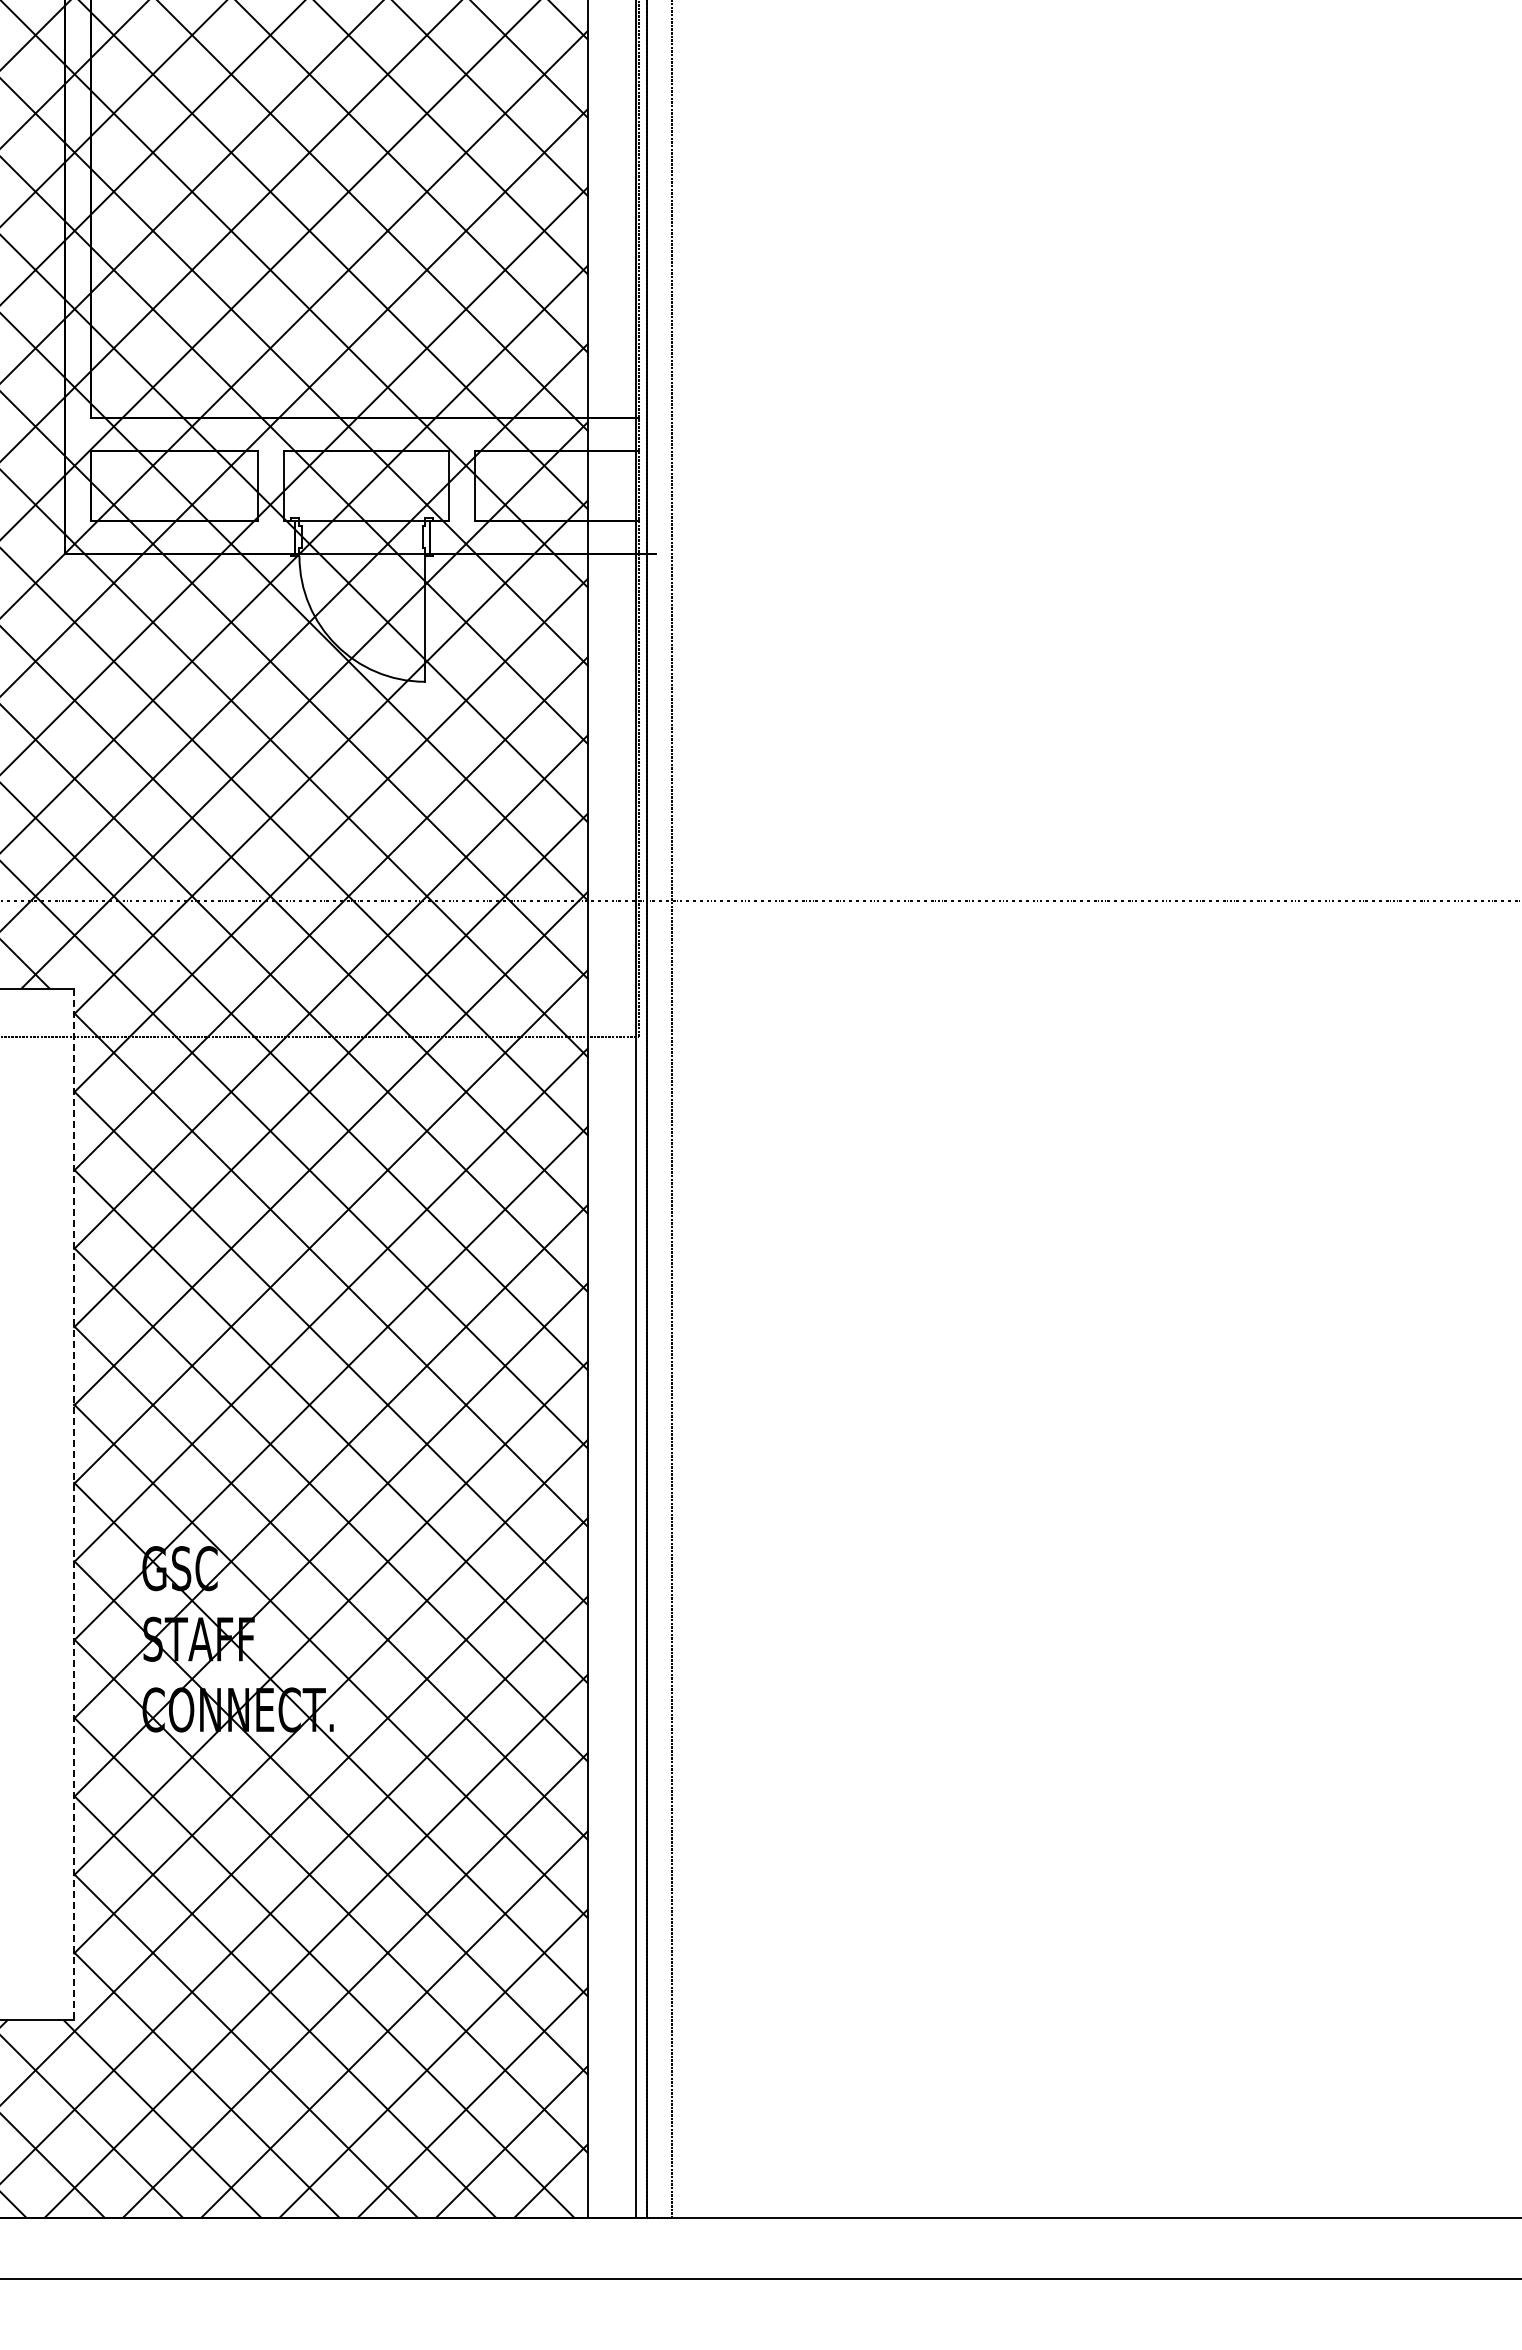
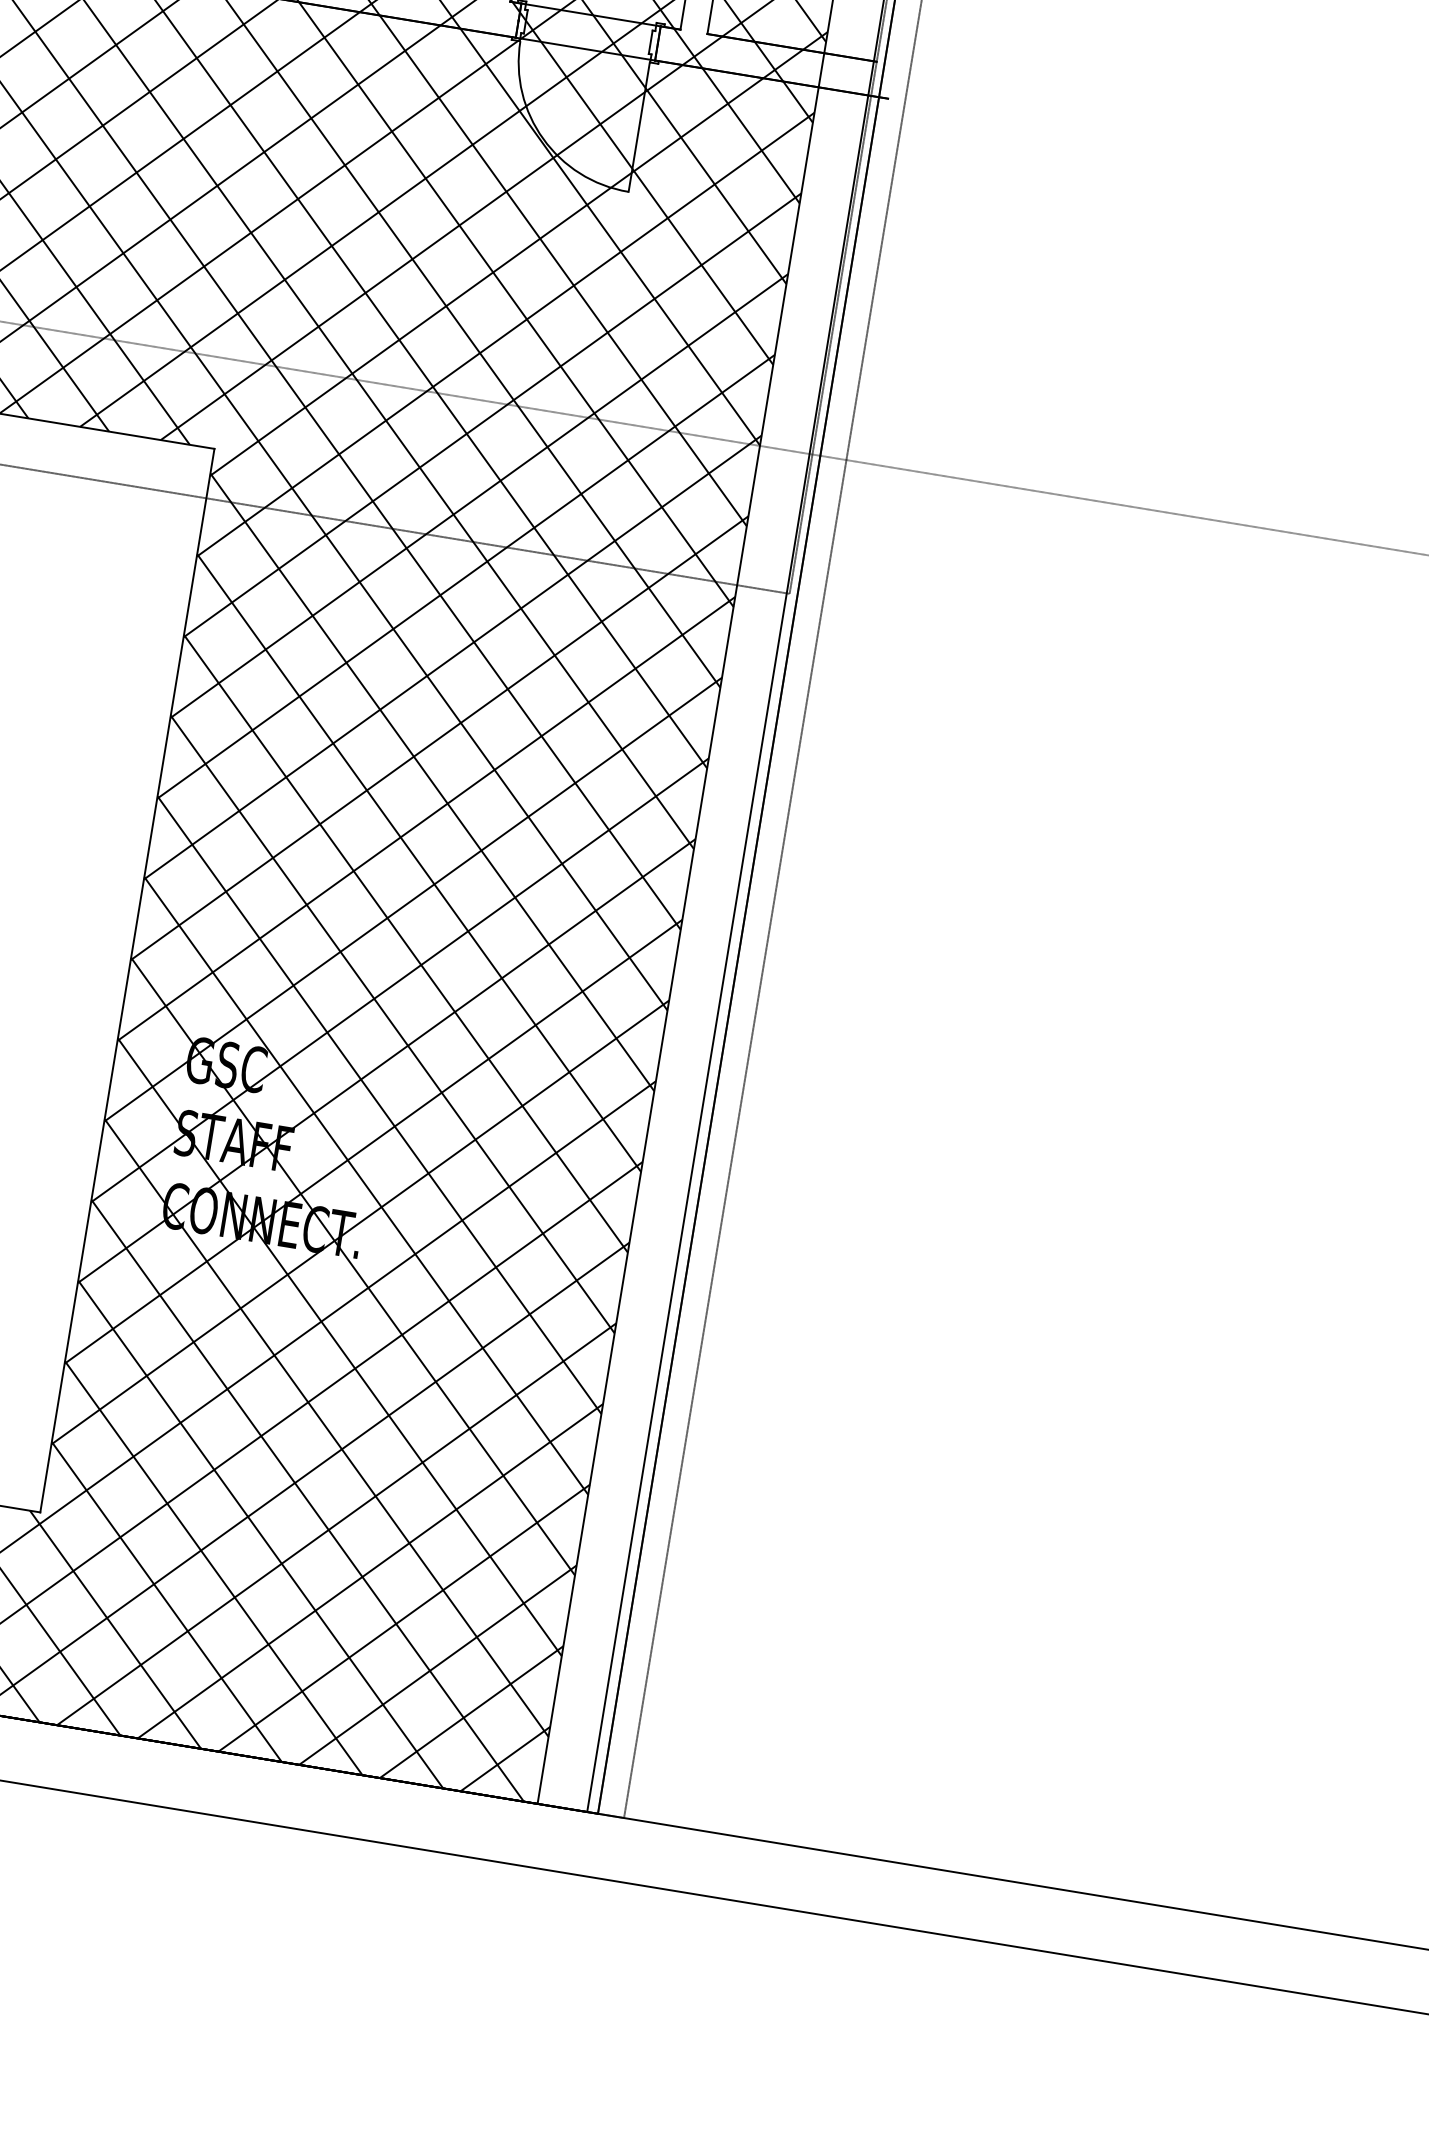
line: (73, 1504) -> (127, 980), dashed -> solid

